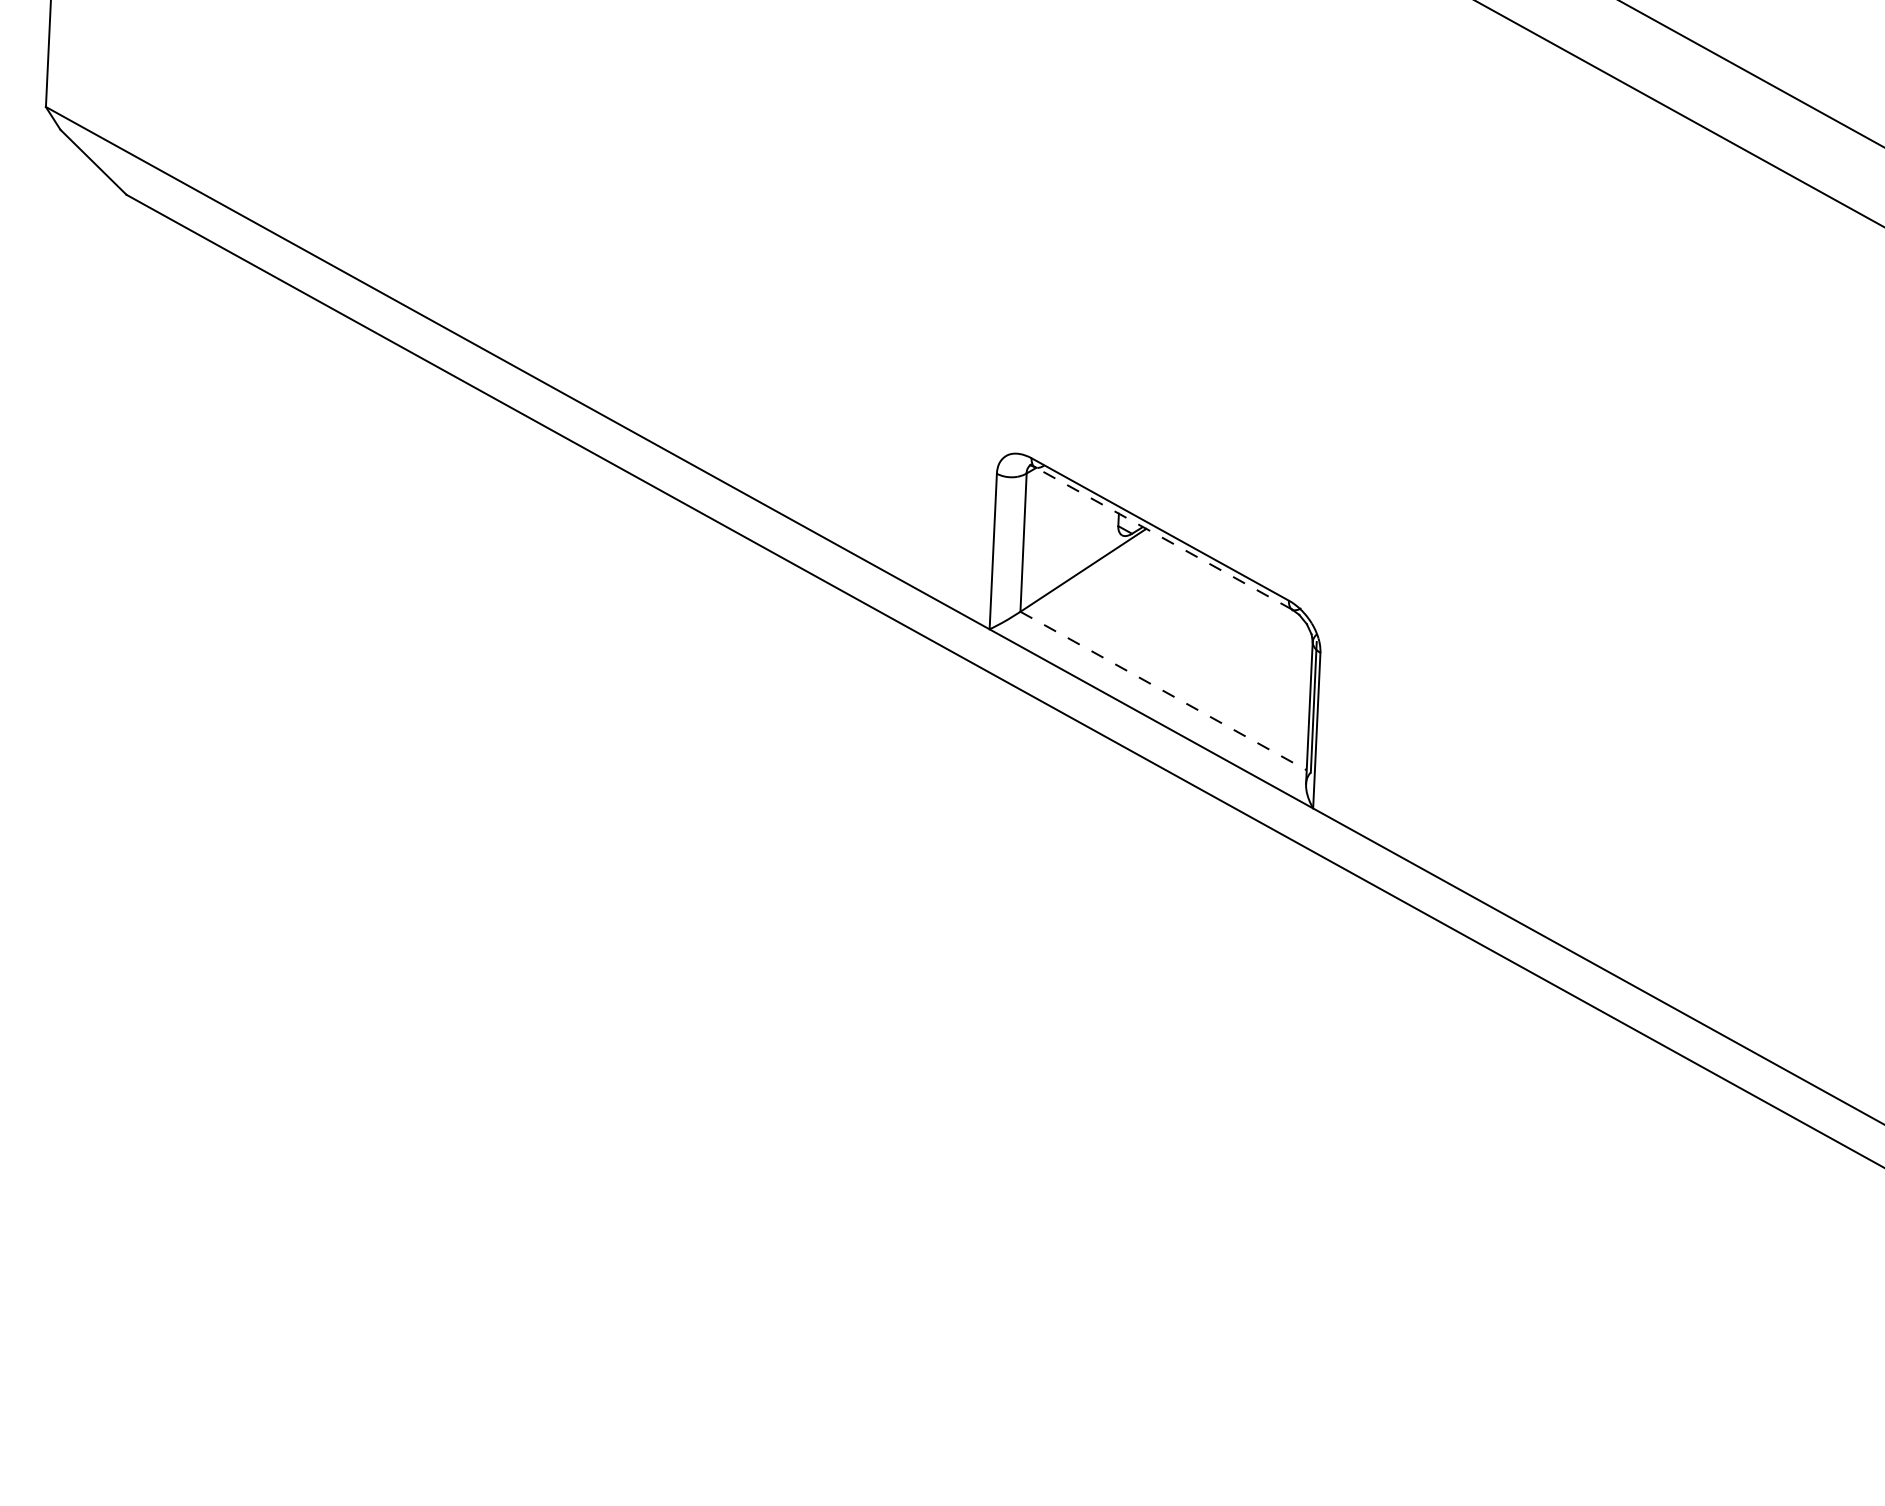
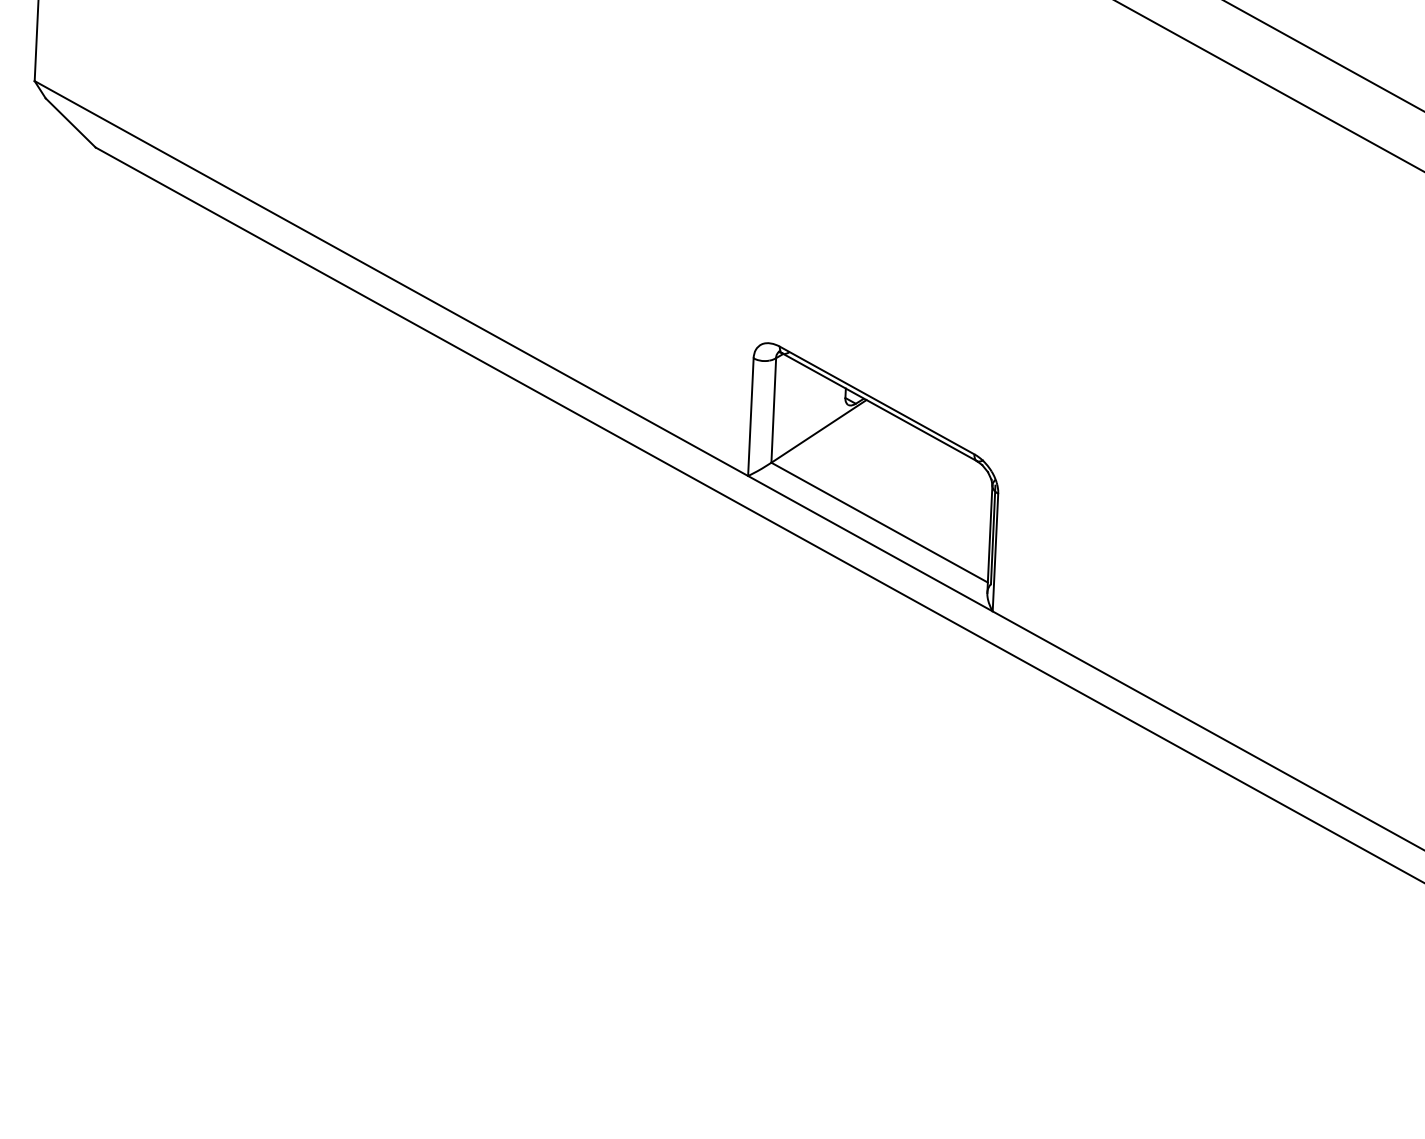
line: (1163, 538) -> (879, 407), dashed -> solid
line: (1163, 691) -> (879, 523), dashed -> solid

